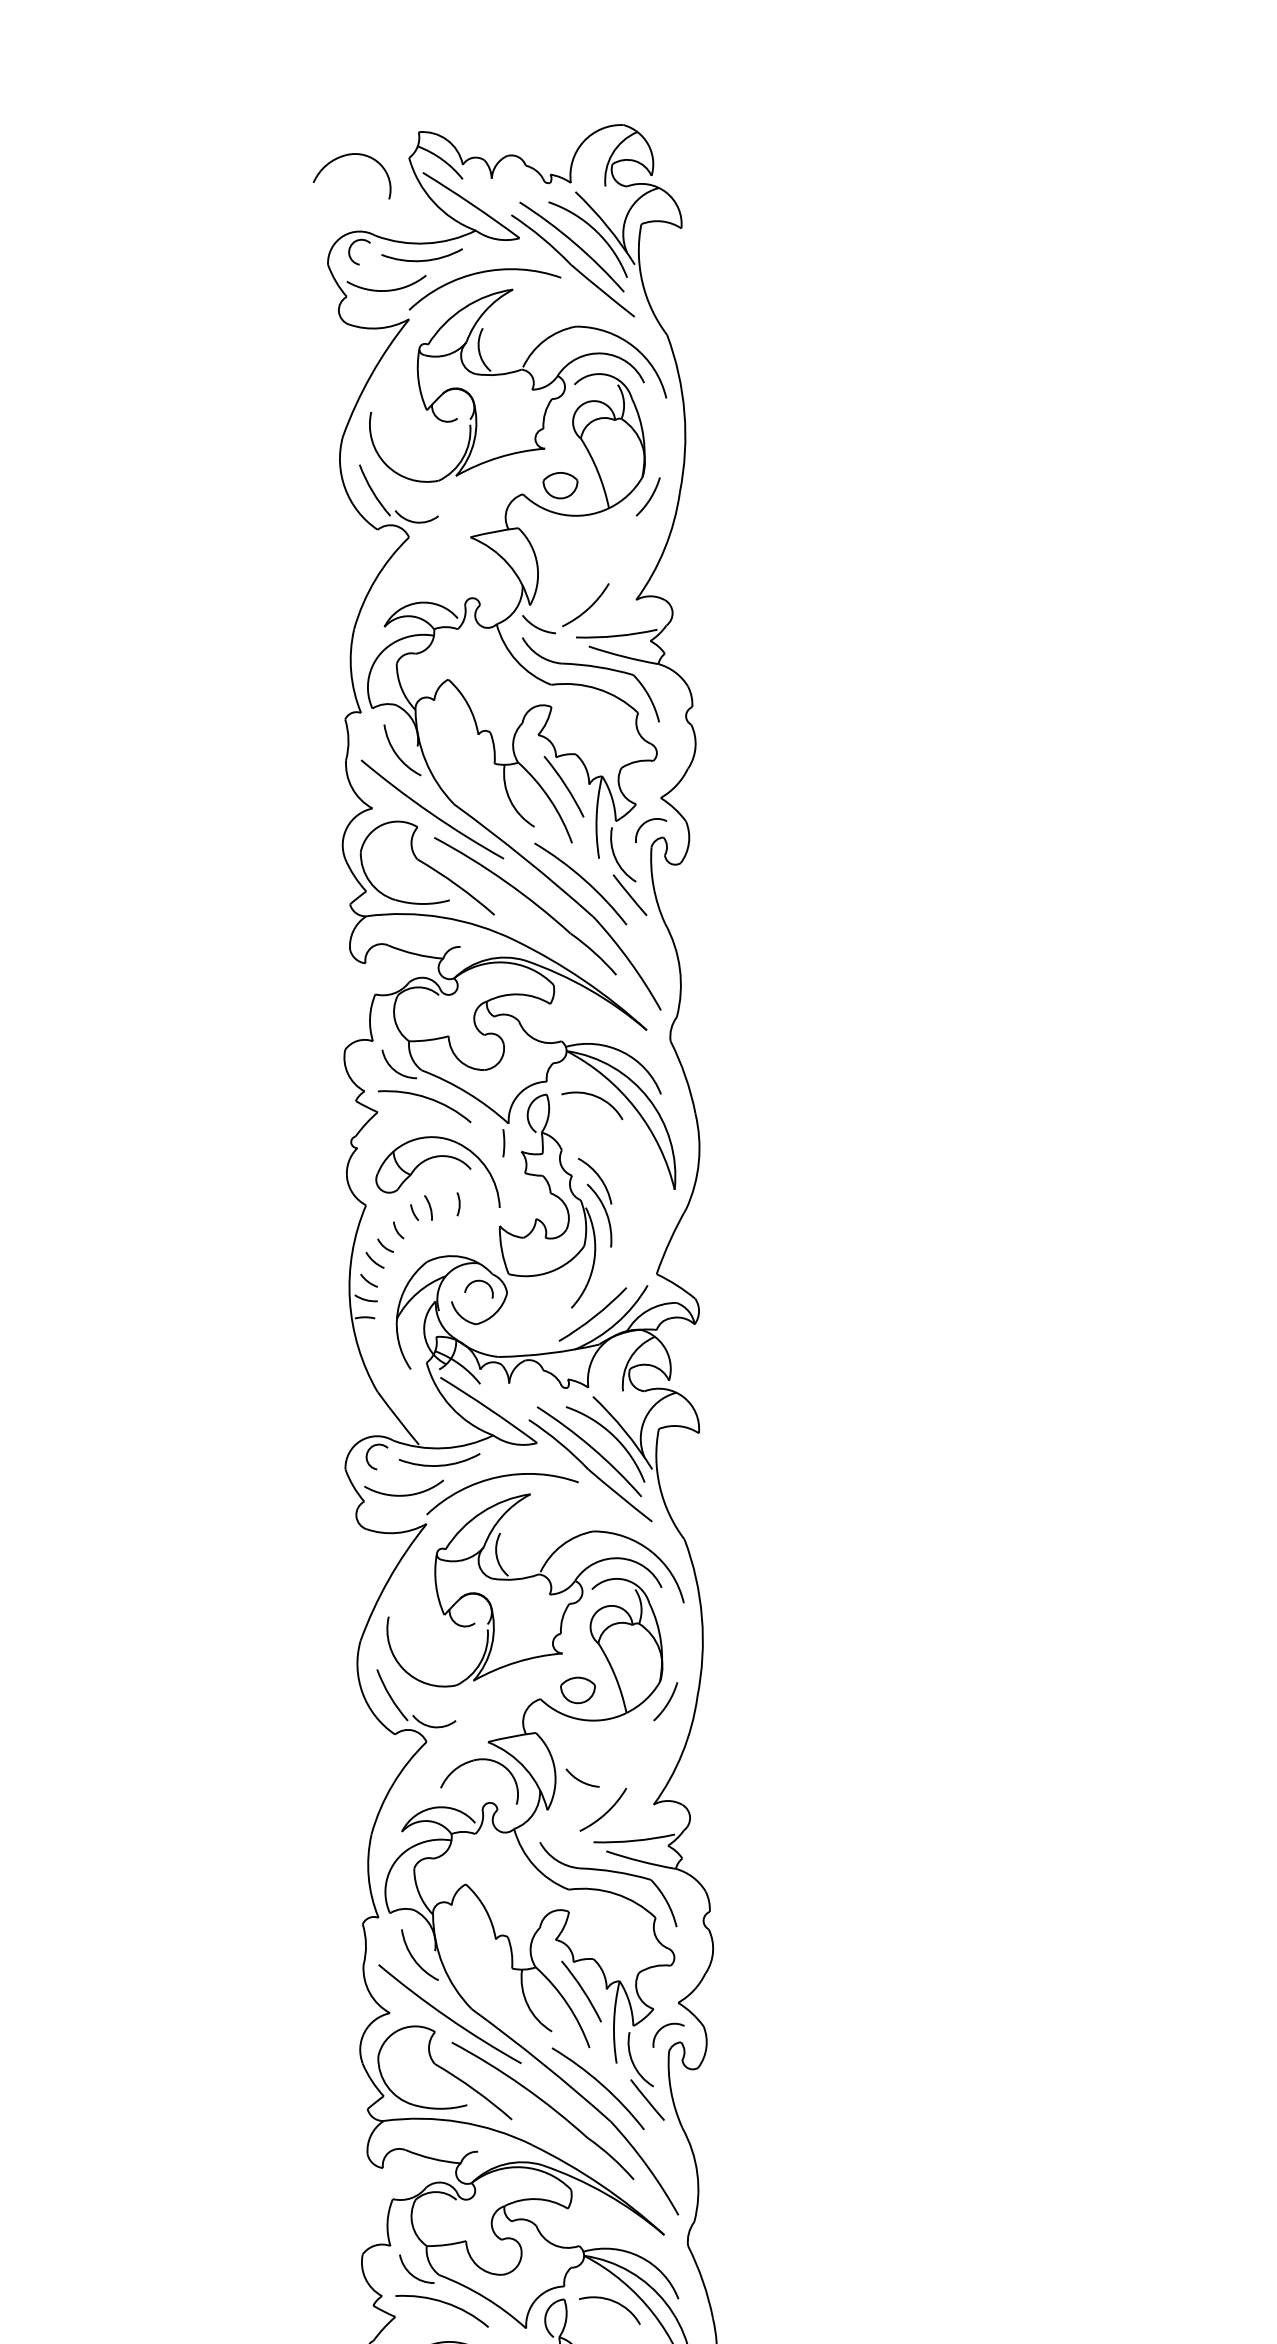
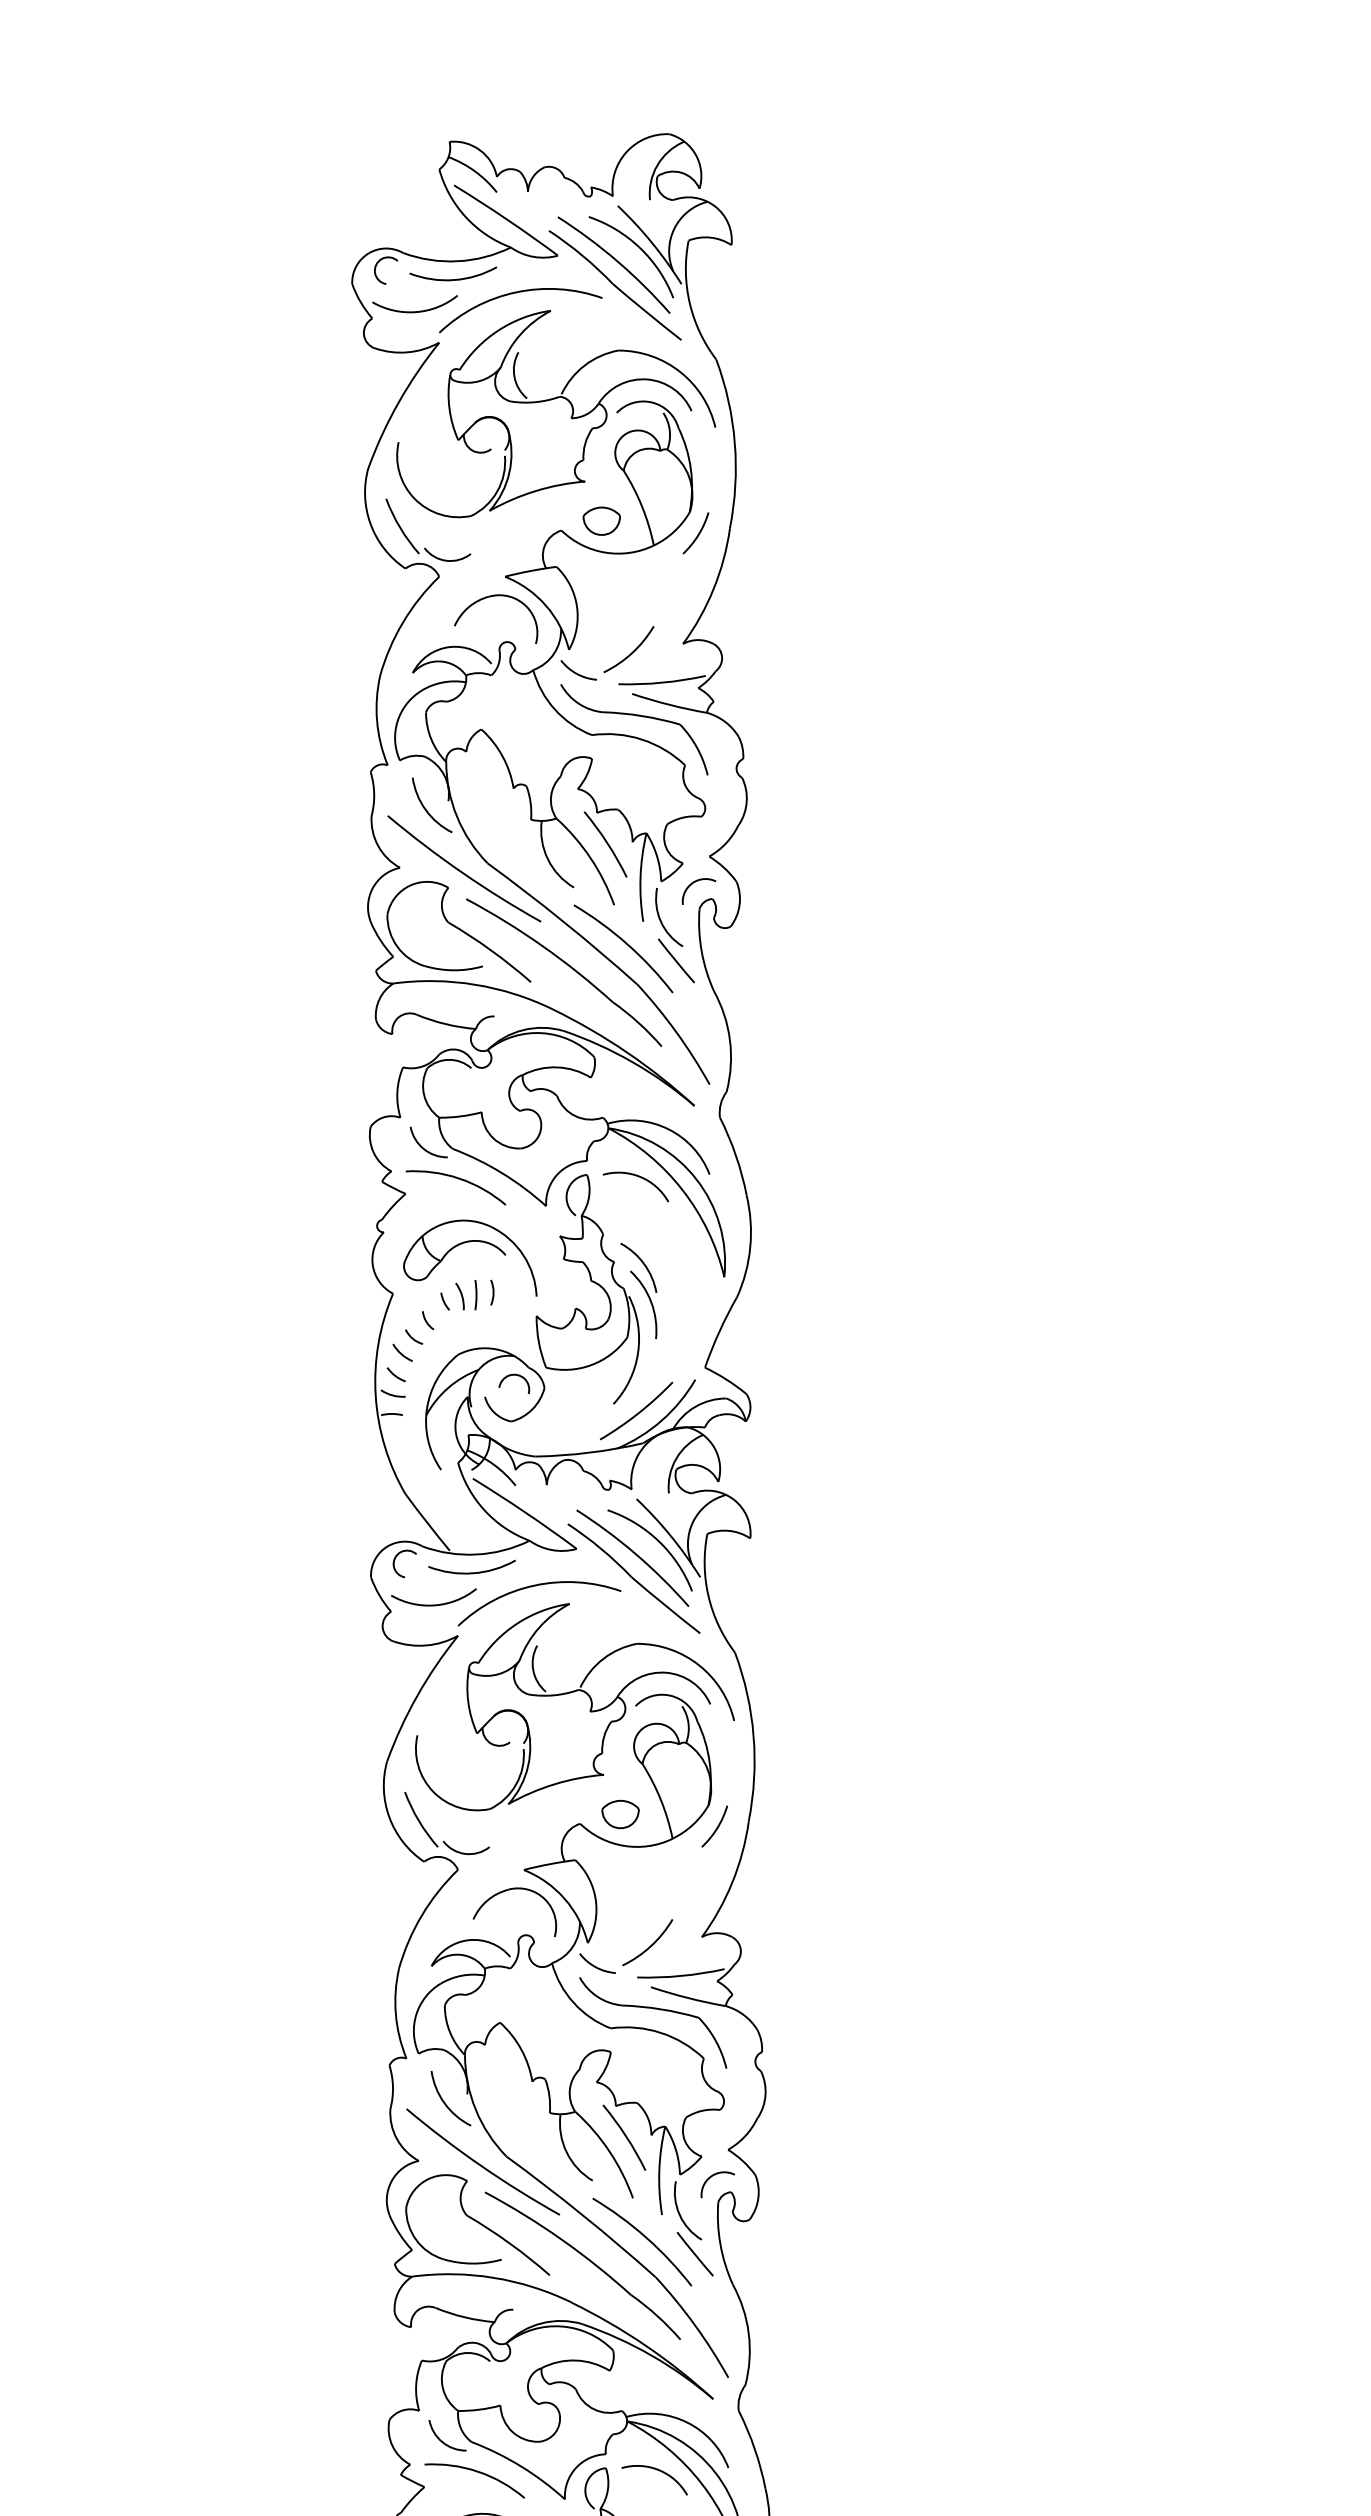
part: (346, 156) -> (490, 597), moved
line: (503, 1143) -> (475, 1295), moved
arc: (581, 1780) -> (596, 1966), moved

